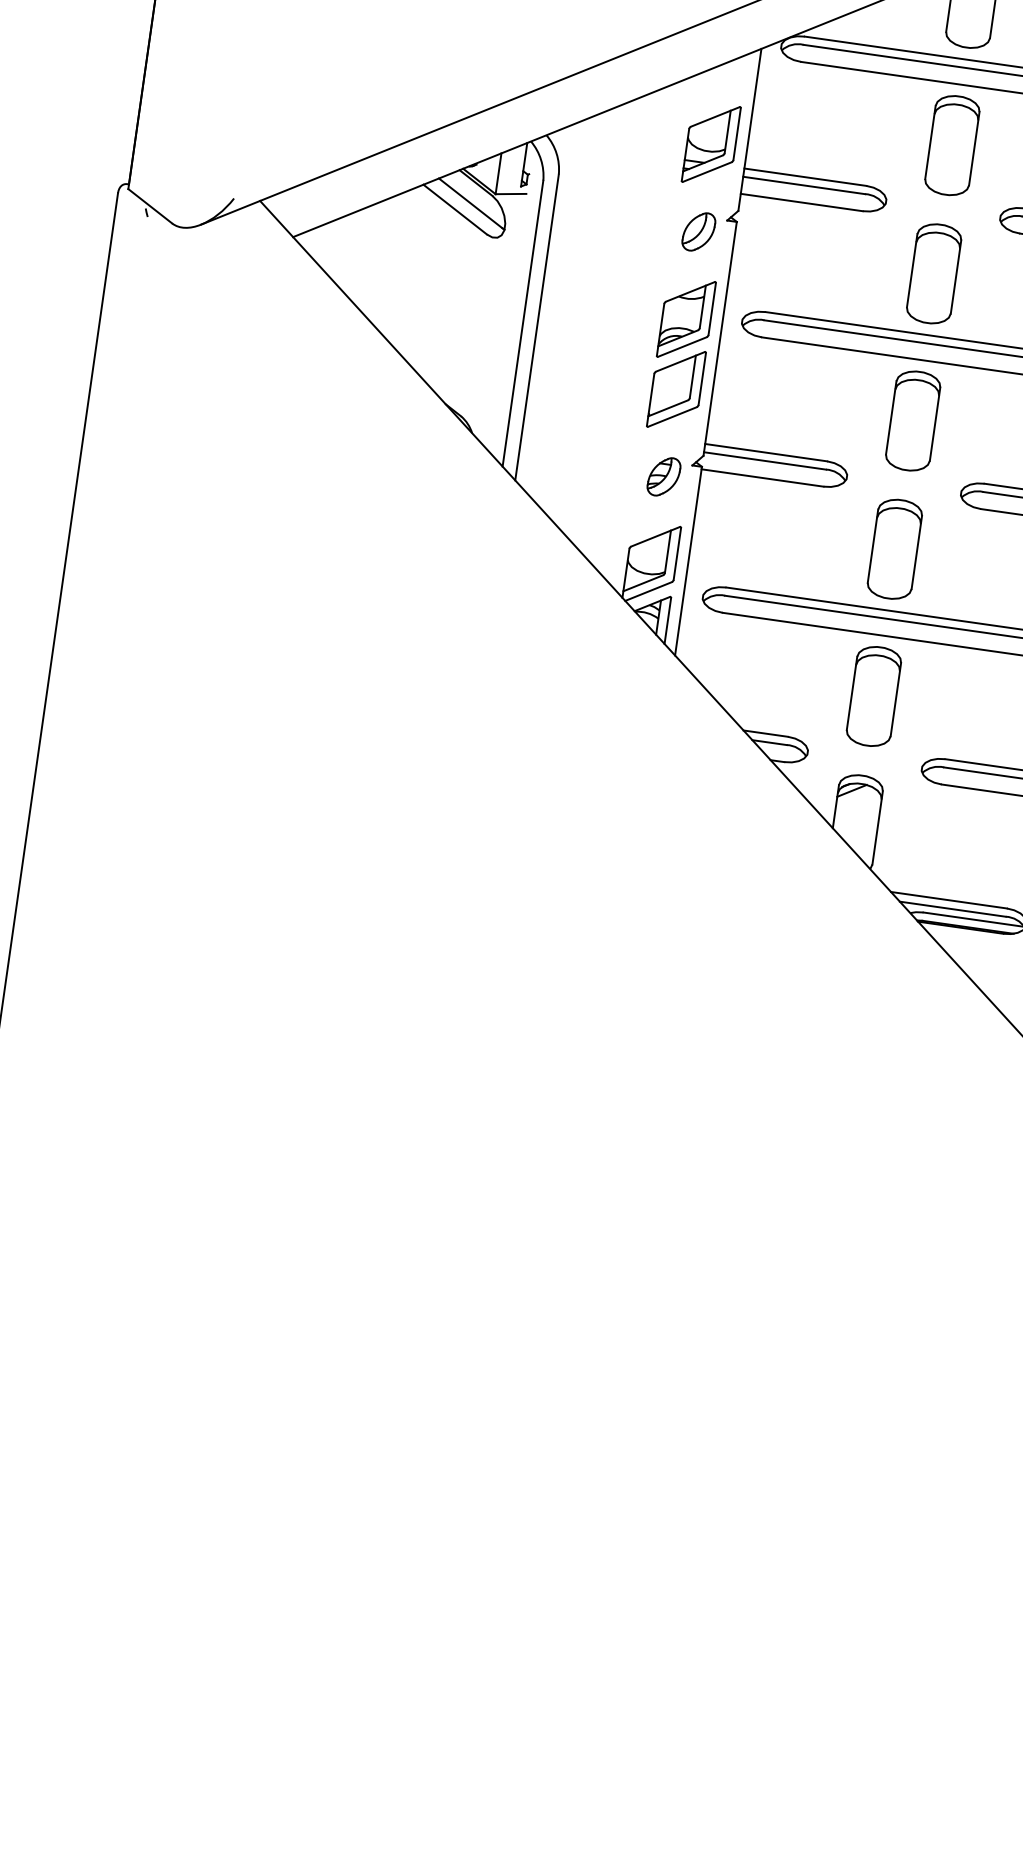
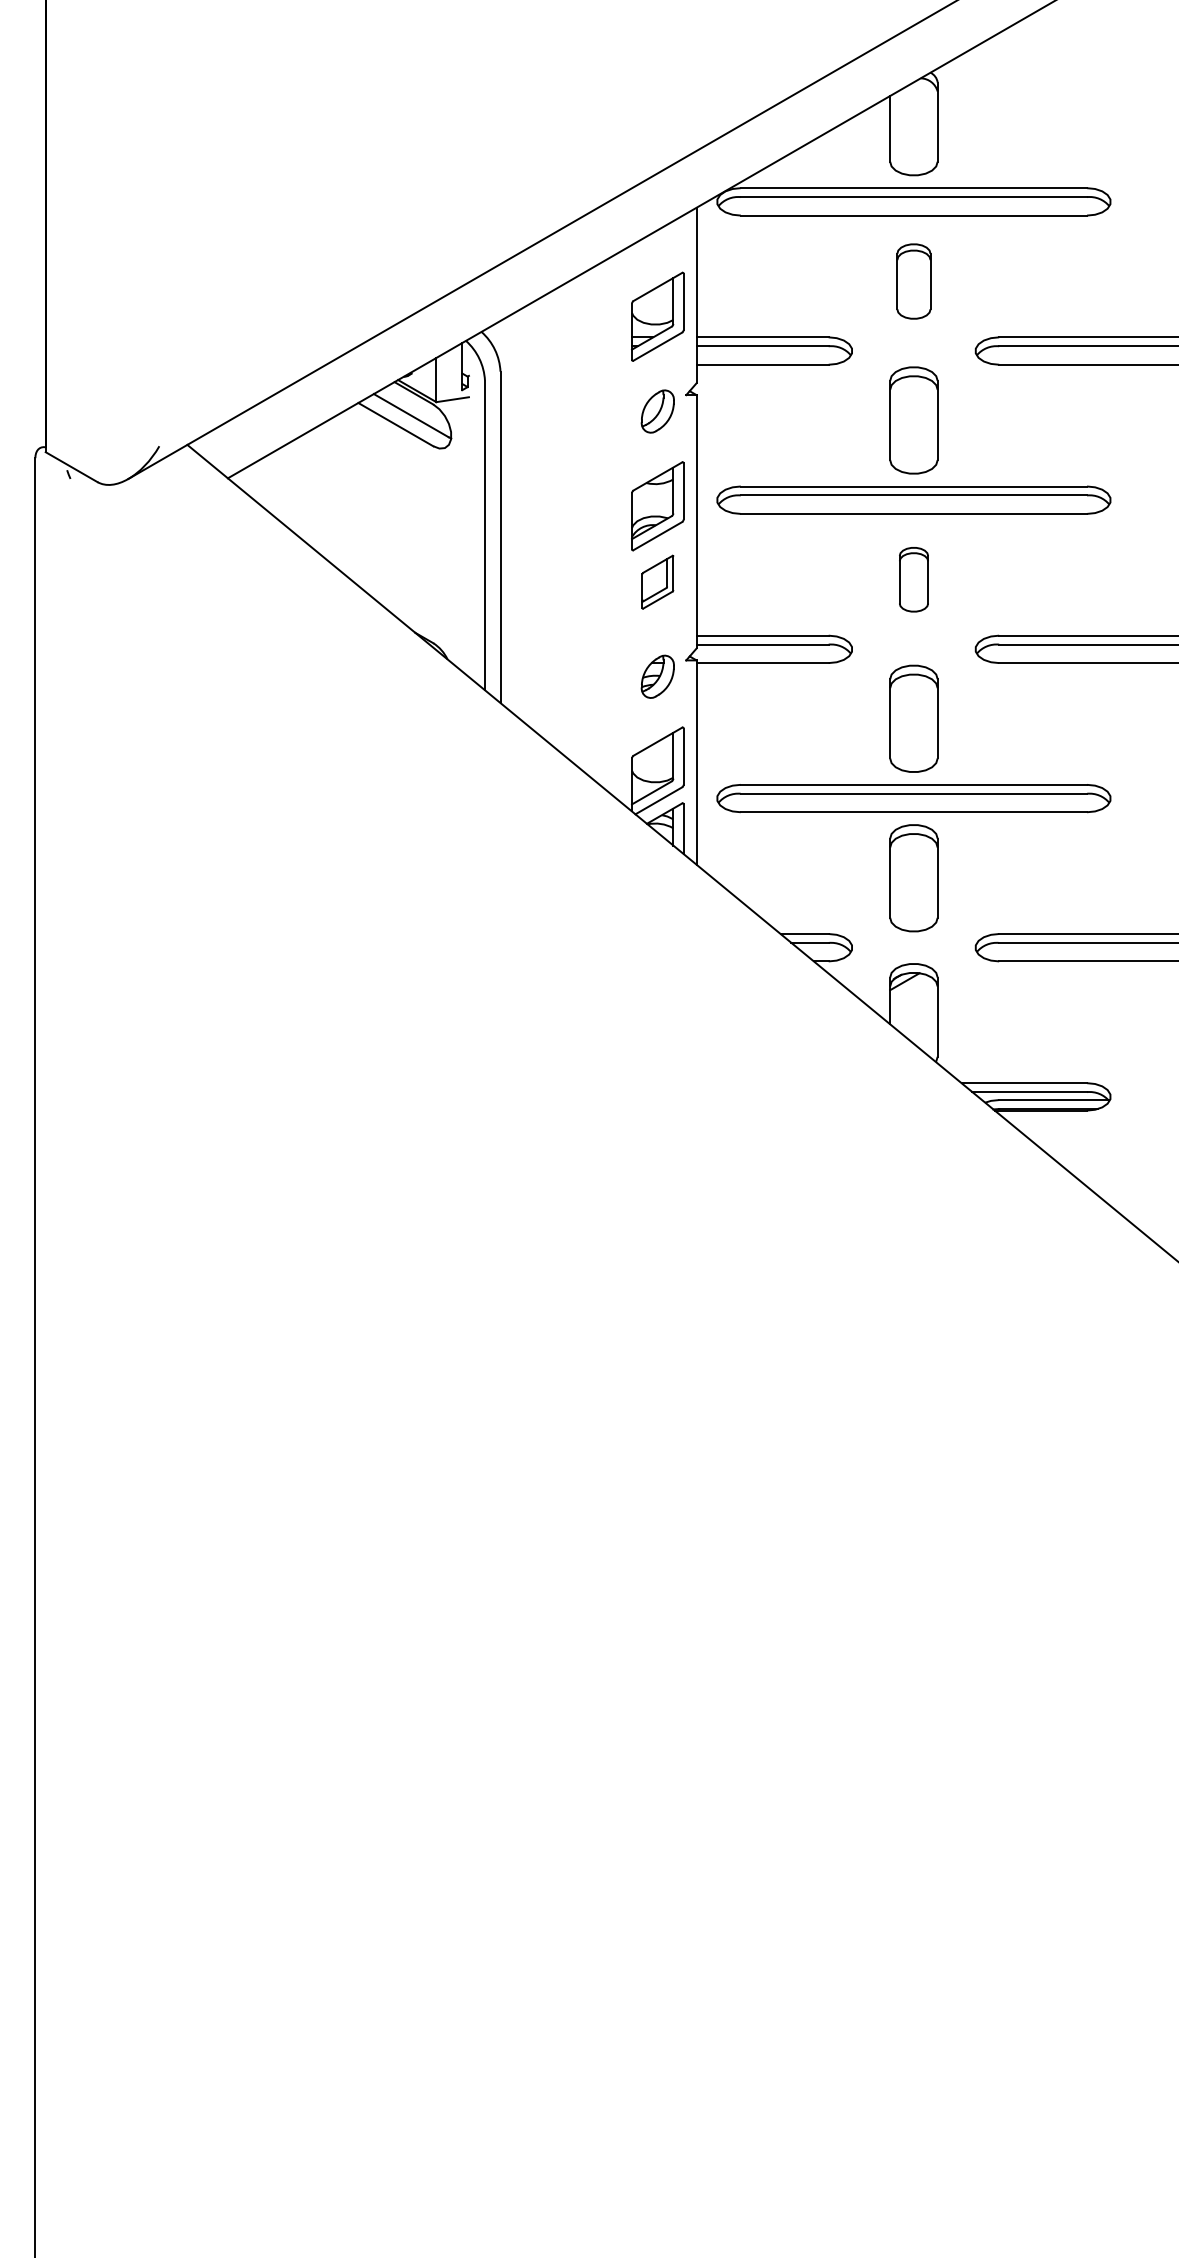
part: (951, 145) -> (913, 281), size x0.7
part: (676, 389) -> (657, 582), size x0.6
part: (912, 420) -> (913, 579), size x0.6

